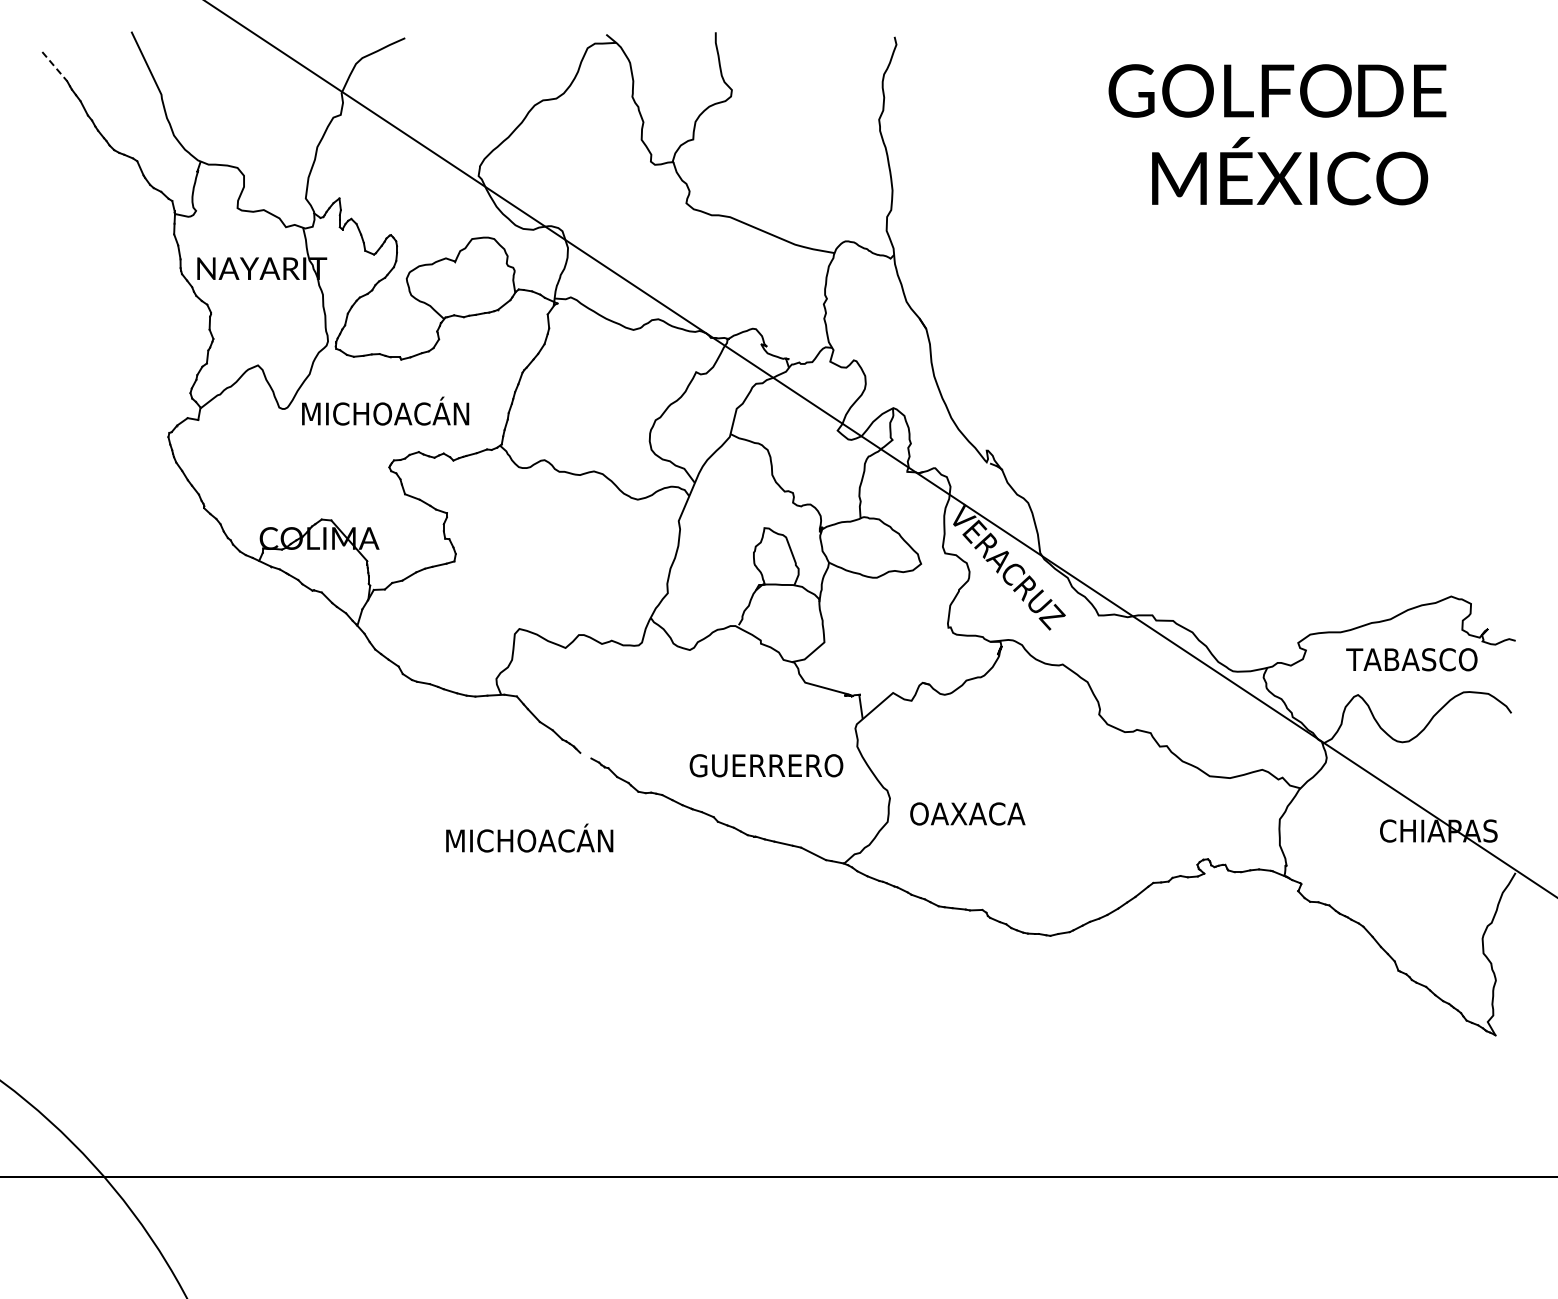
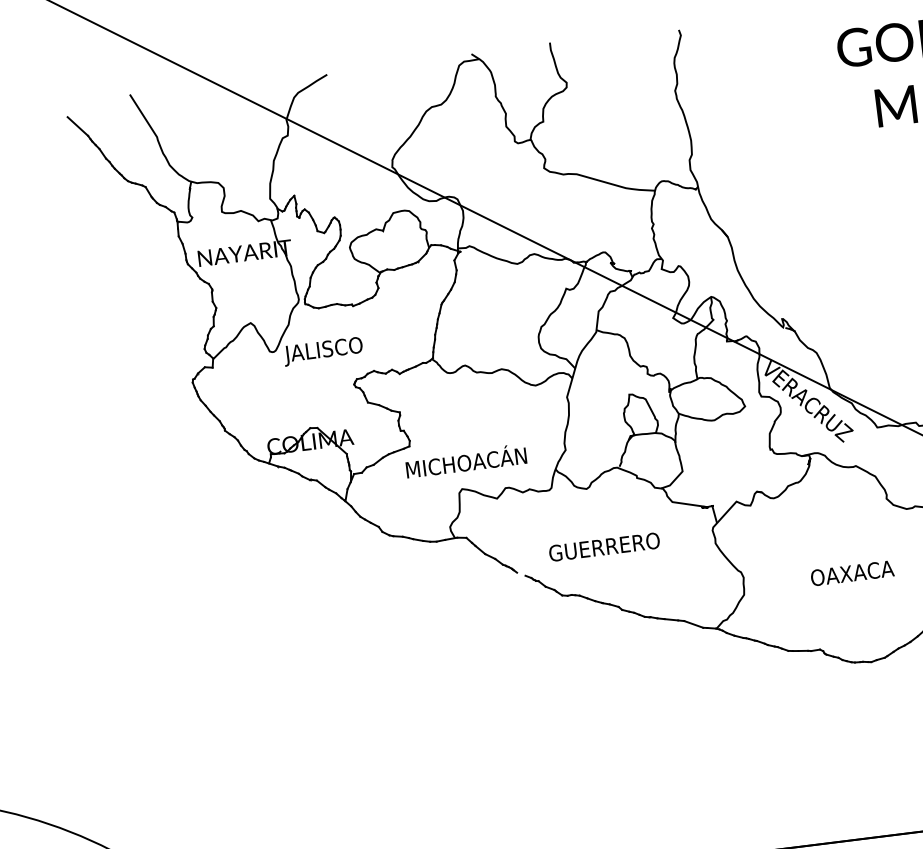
line: (55, 67) -> (78, 127), dashed -> solid
text: (383, 413) -> (345, 346), MICHOACÁN -> JALISCO
text: (766, 765) -> (604, 546), moved
text: (967, 813) -> (852, 573), moved
text: (529, 837) -> (465, 460), moved

